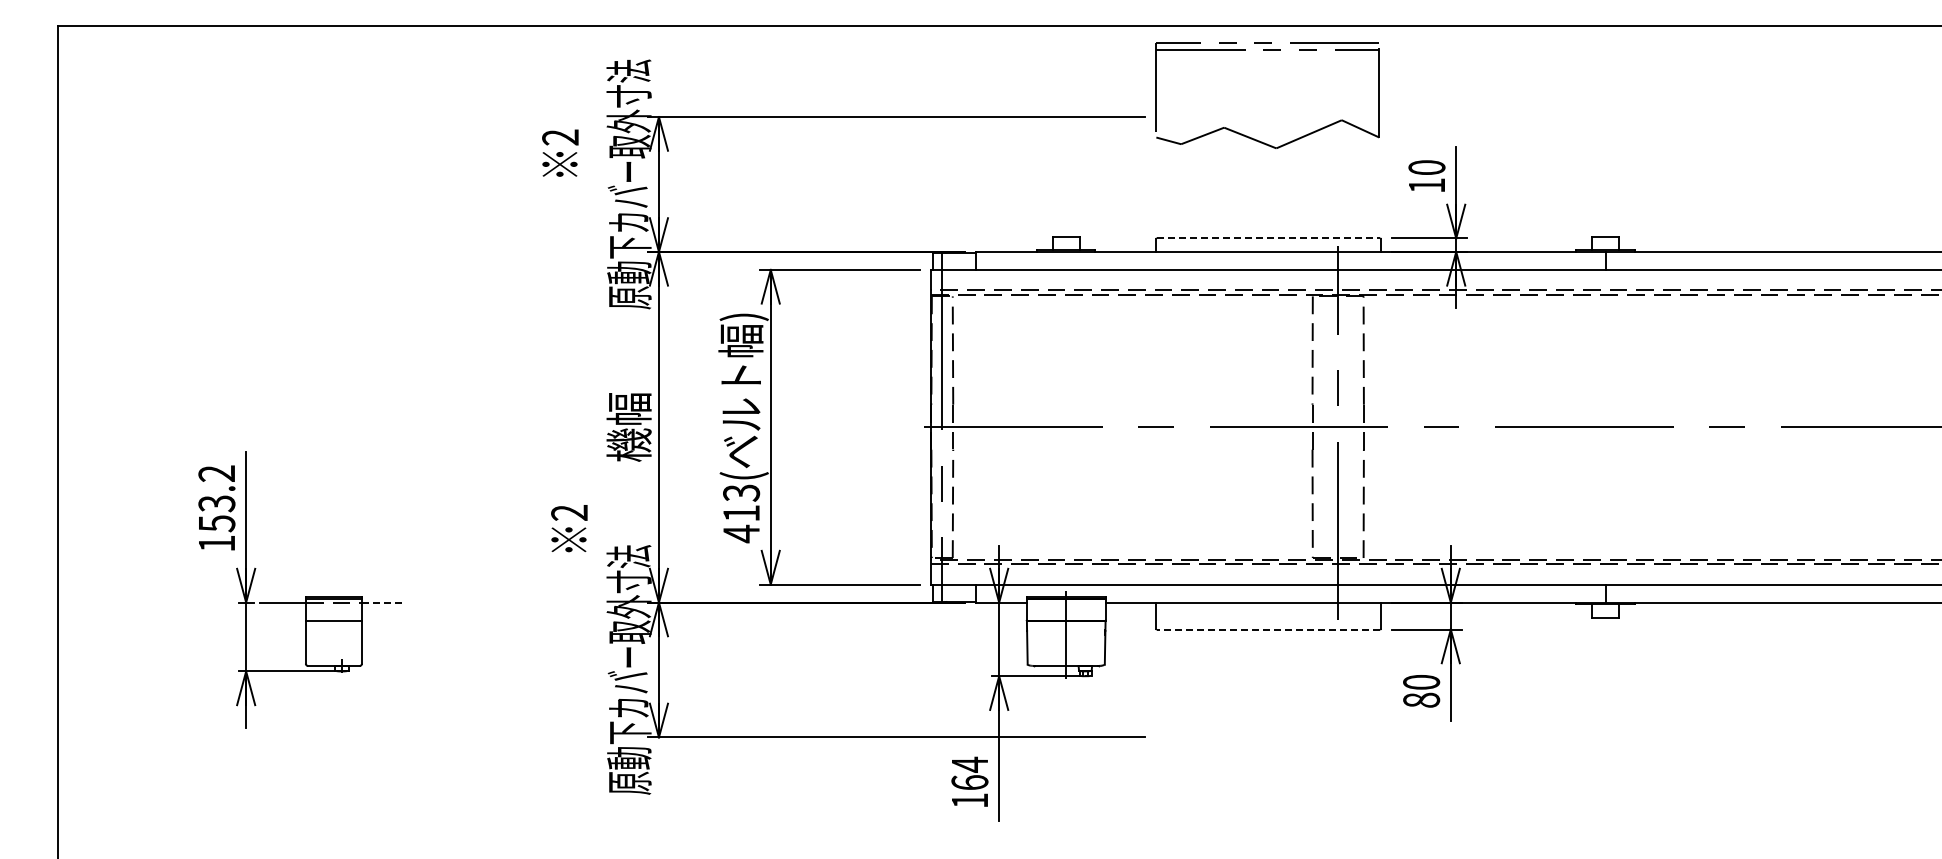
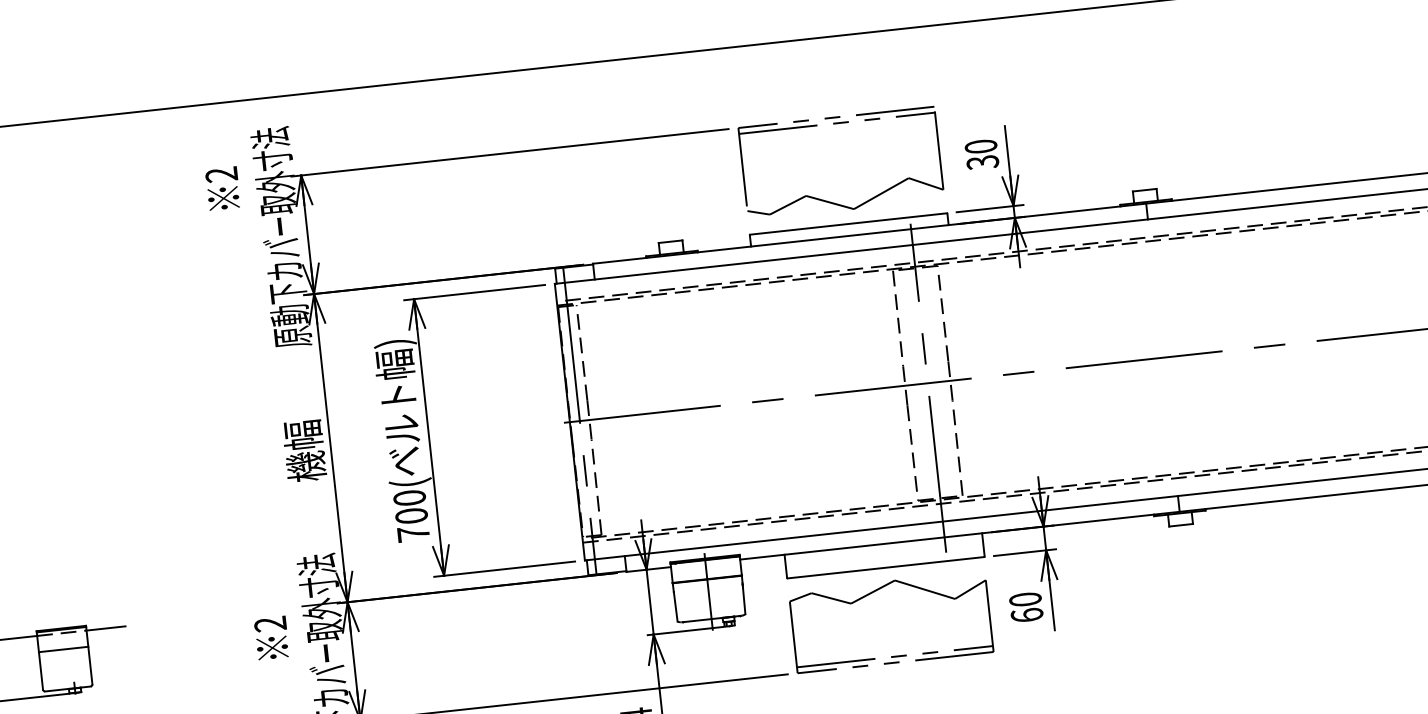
part: (1252, 137) -> (831, 201), moved
text: (560, 152) -> (223, 187), moved
text: (1426, 185) -> (982, 162), 10 -> 30
line: (1268, 238) -> (848, 224), dashed -> solid
text: (741, 513) -> (411, 516), 413( -> 700(
text: (569, 528) -> (271, 637), moved
line: (384, 602) -> (106, 628), dashed -> solid
line: (1268, 629) -> (885, 567), dashed -> solid
part: (1251, 656) -> (873, 593), added
text: (1421, 699) -> (1027, 614), 80 -> 60

